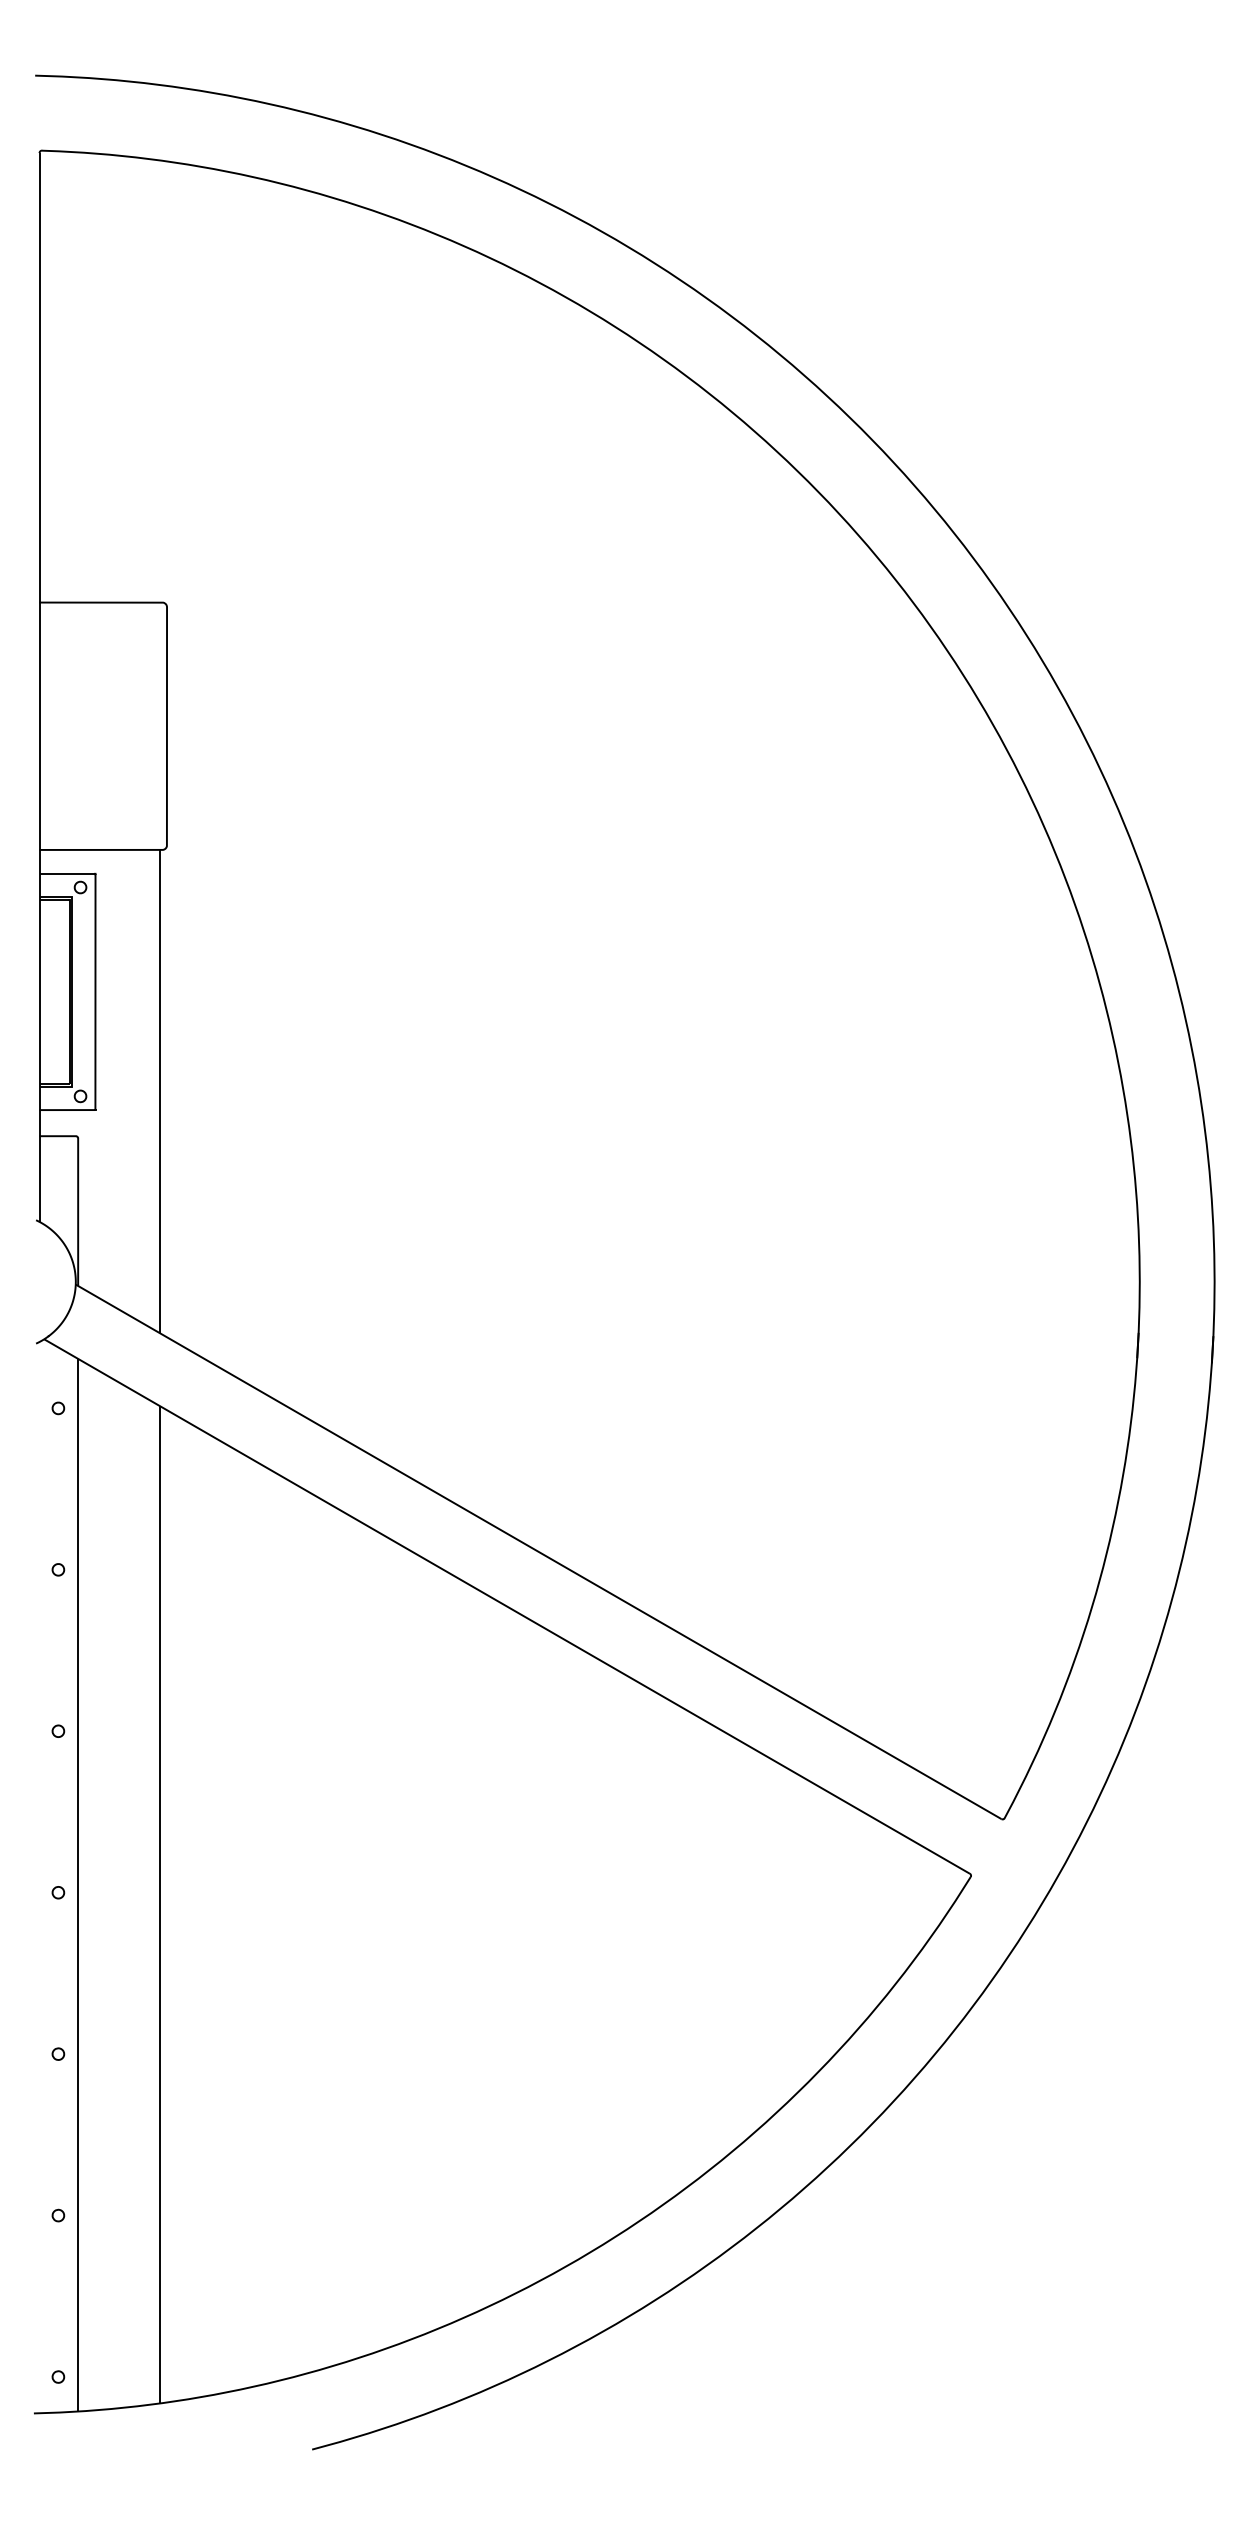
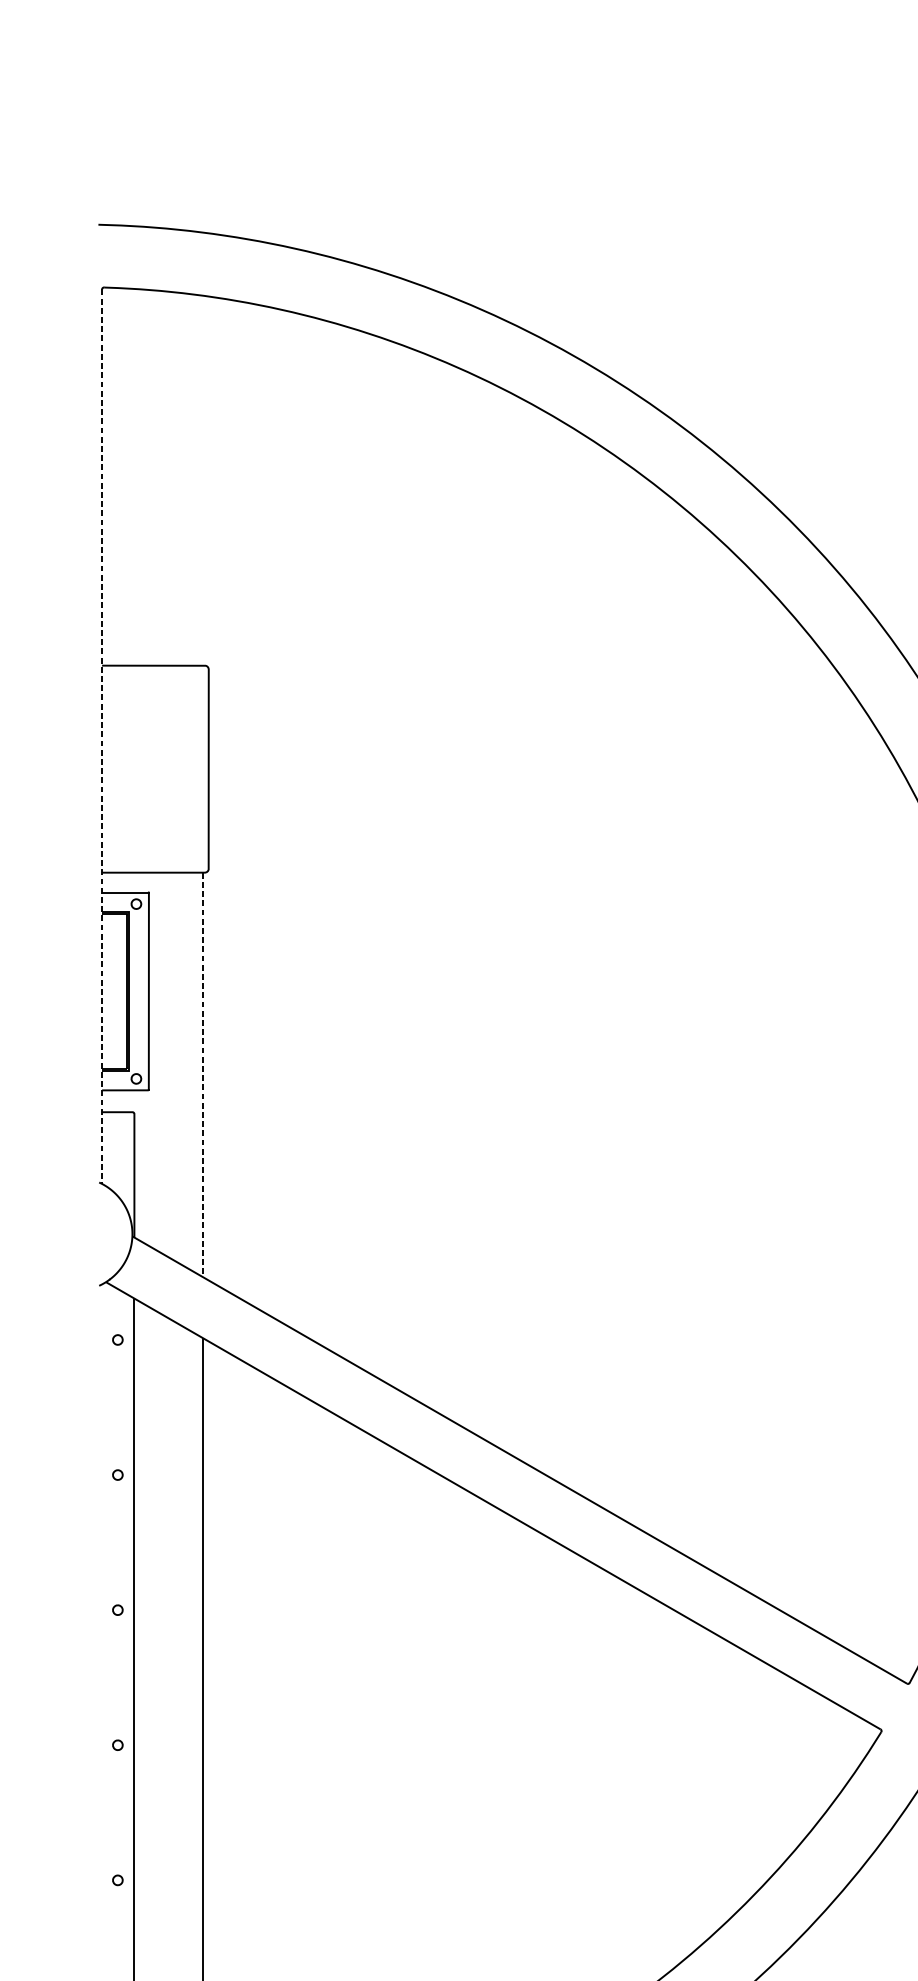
line: (39, 687) -> (102, 736), solid -> dashed
line: (160, 1091) -> (203, 1074), solid -> dashed

